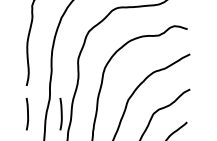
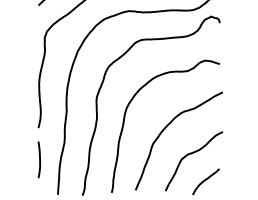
curve: (61, 113) -> (77, 159), removed

